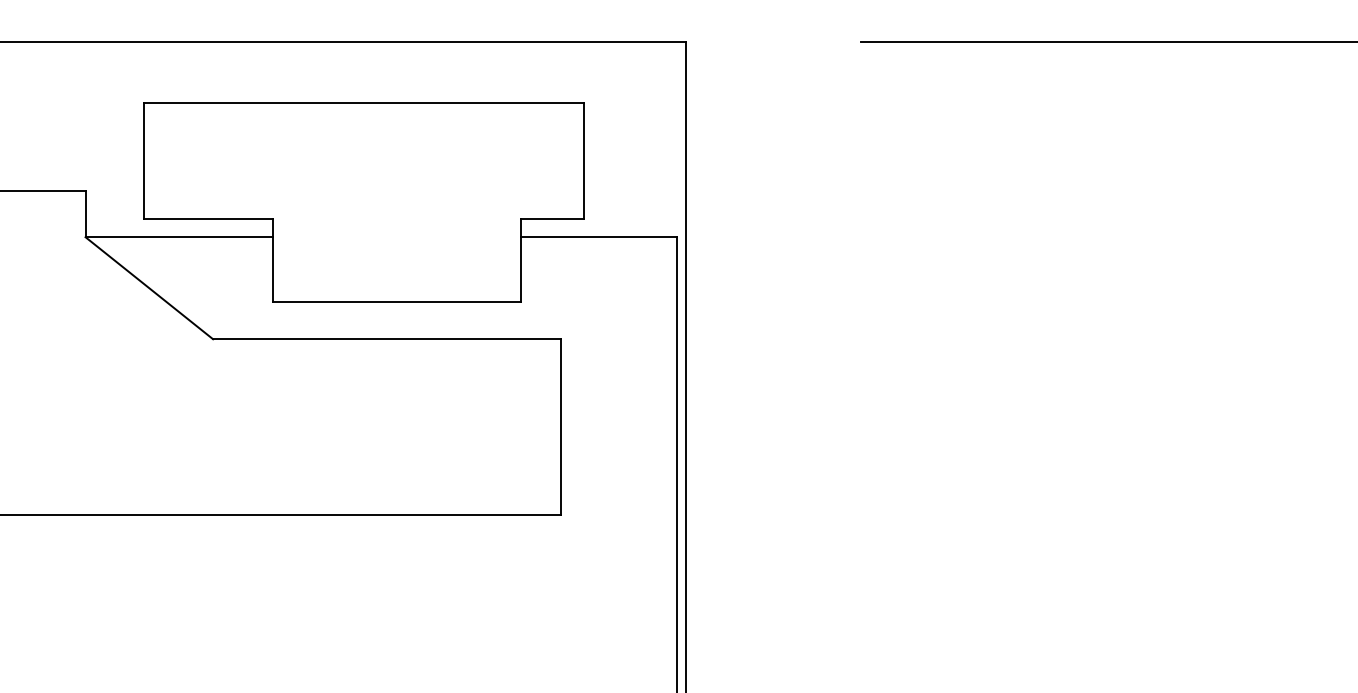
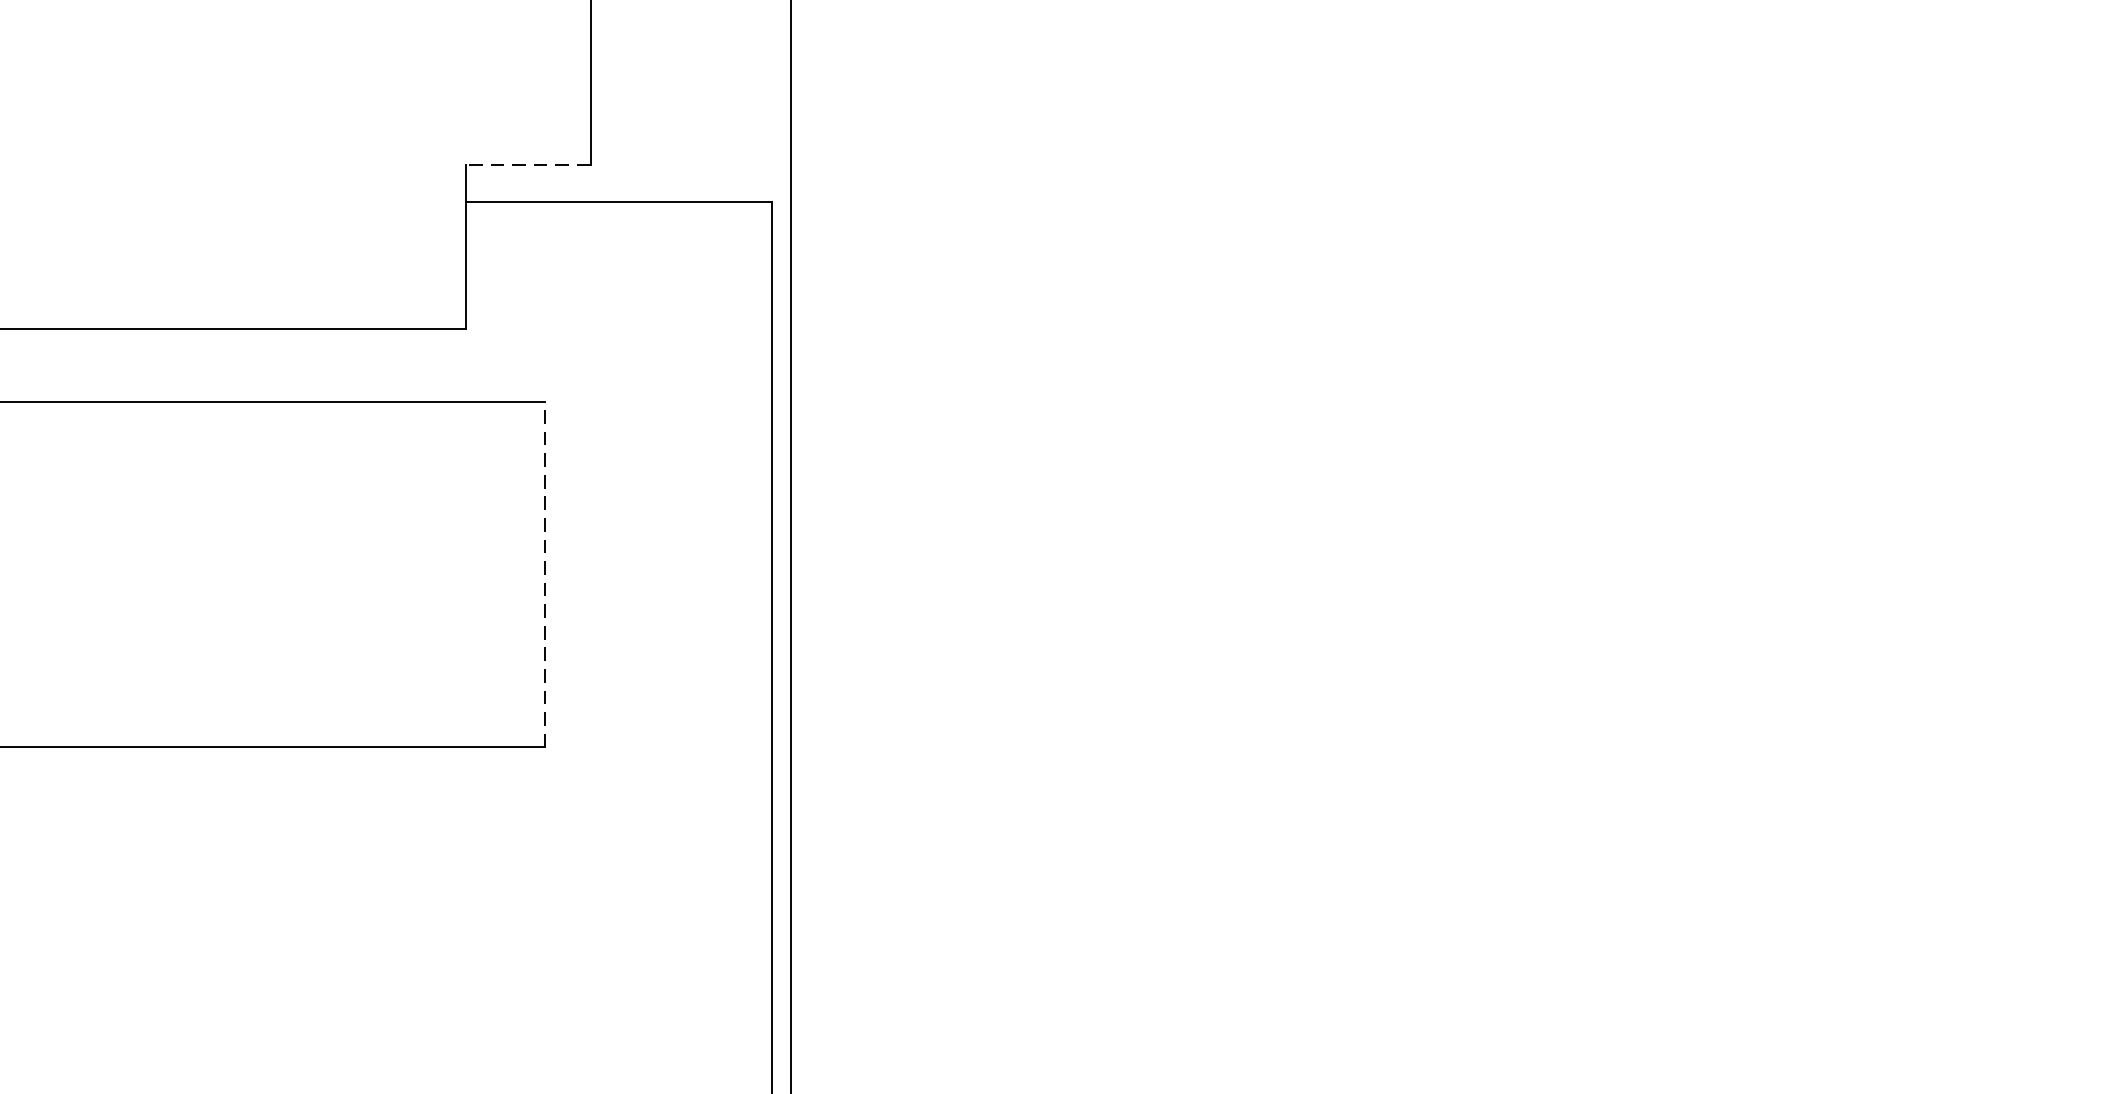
line: (552, 218) -> (528, 165), solid -> dashed
line: (560, 426) -> (544, 572), solid -> dashed

